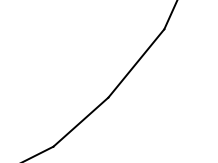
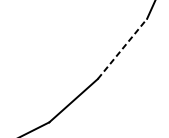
line: (136, 63) -> (122, 48), solid -> dashed

